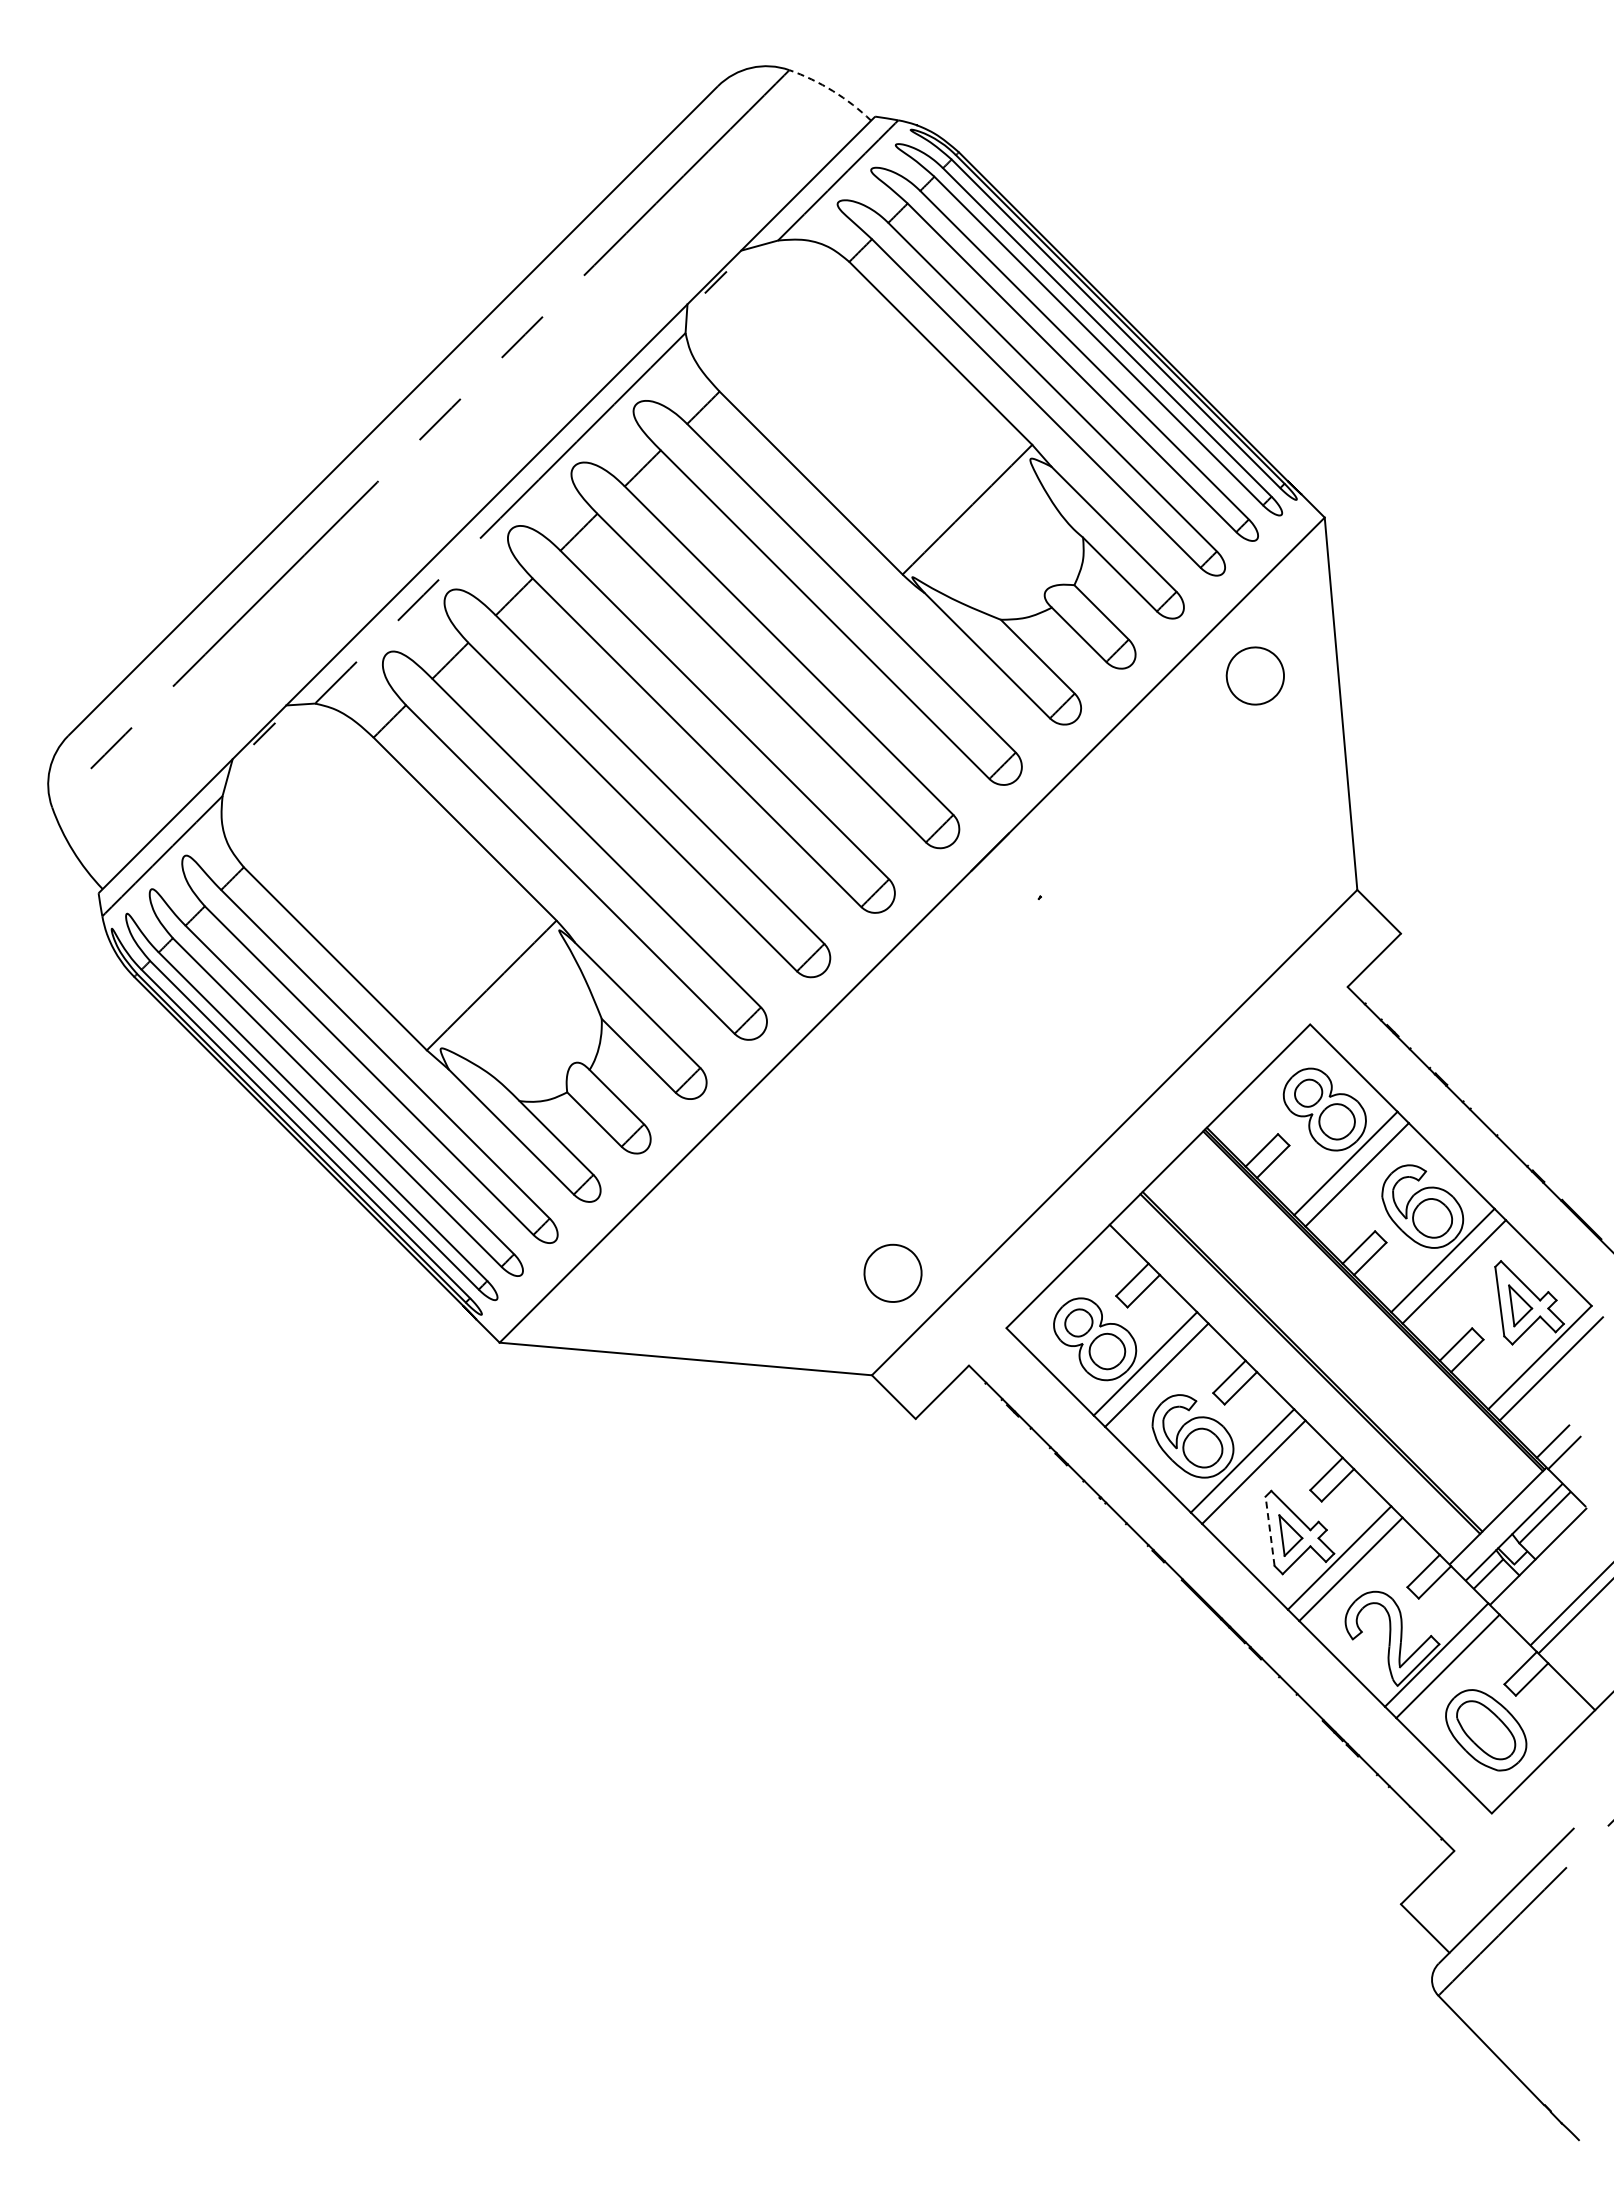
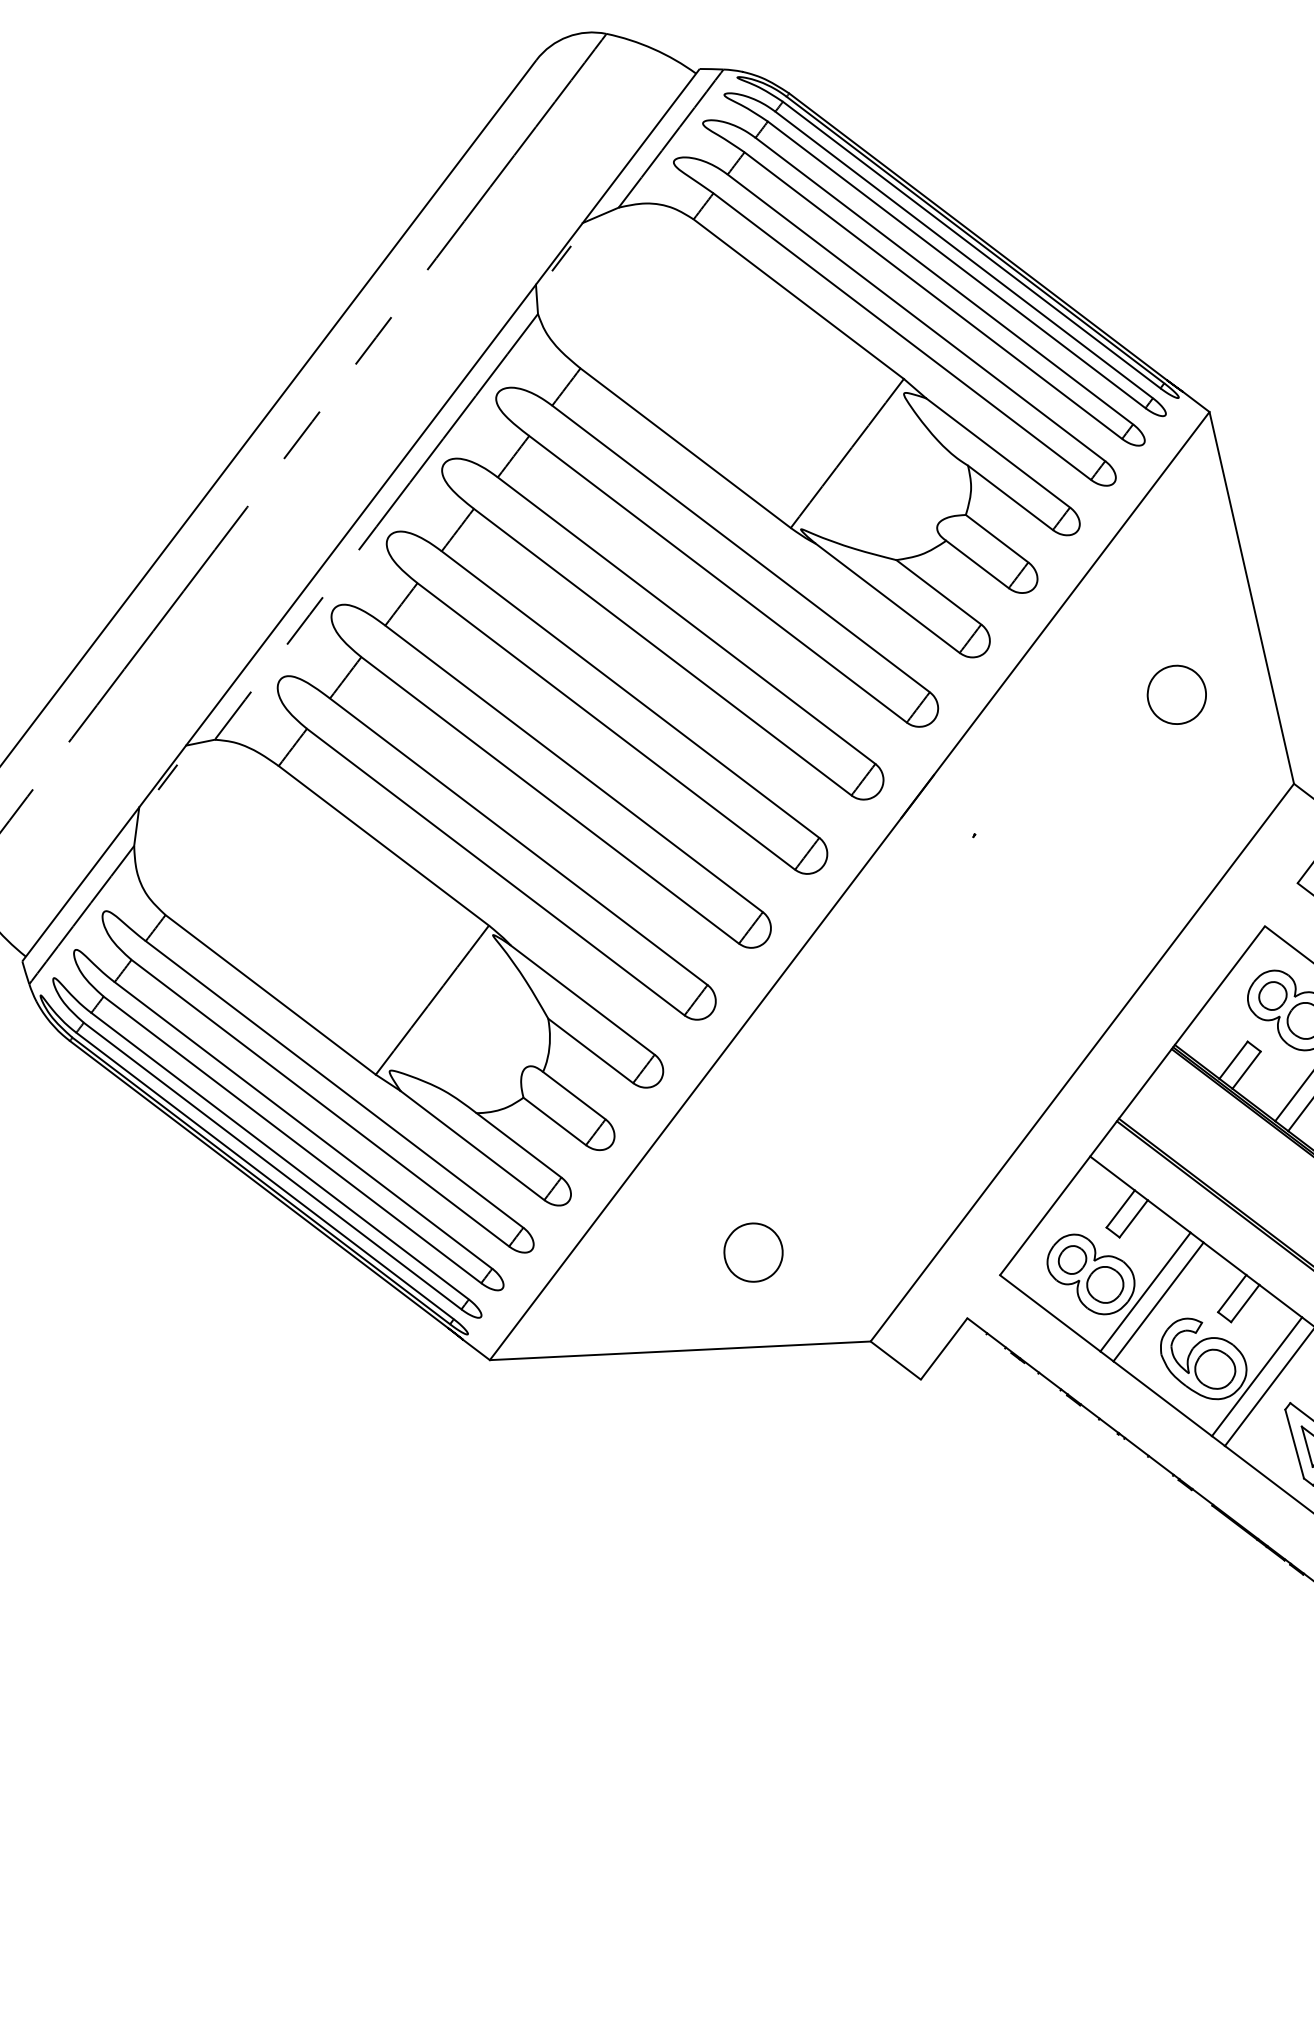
arc: (832, 91) -> (653, 49), dashed -> solid
part: (1254, 675) -> (1175, 694), moved
part: (892, 1272) -> (752, 1251), moved
line: (1270, 1531) -> (1295, 1444), dashed -> solid

